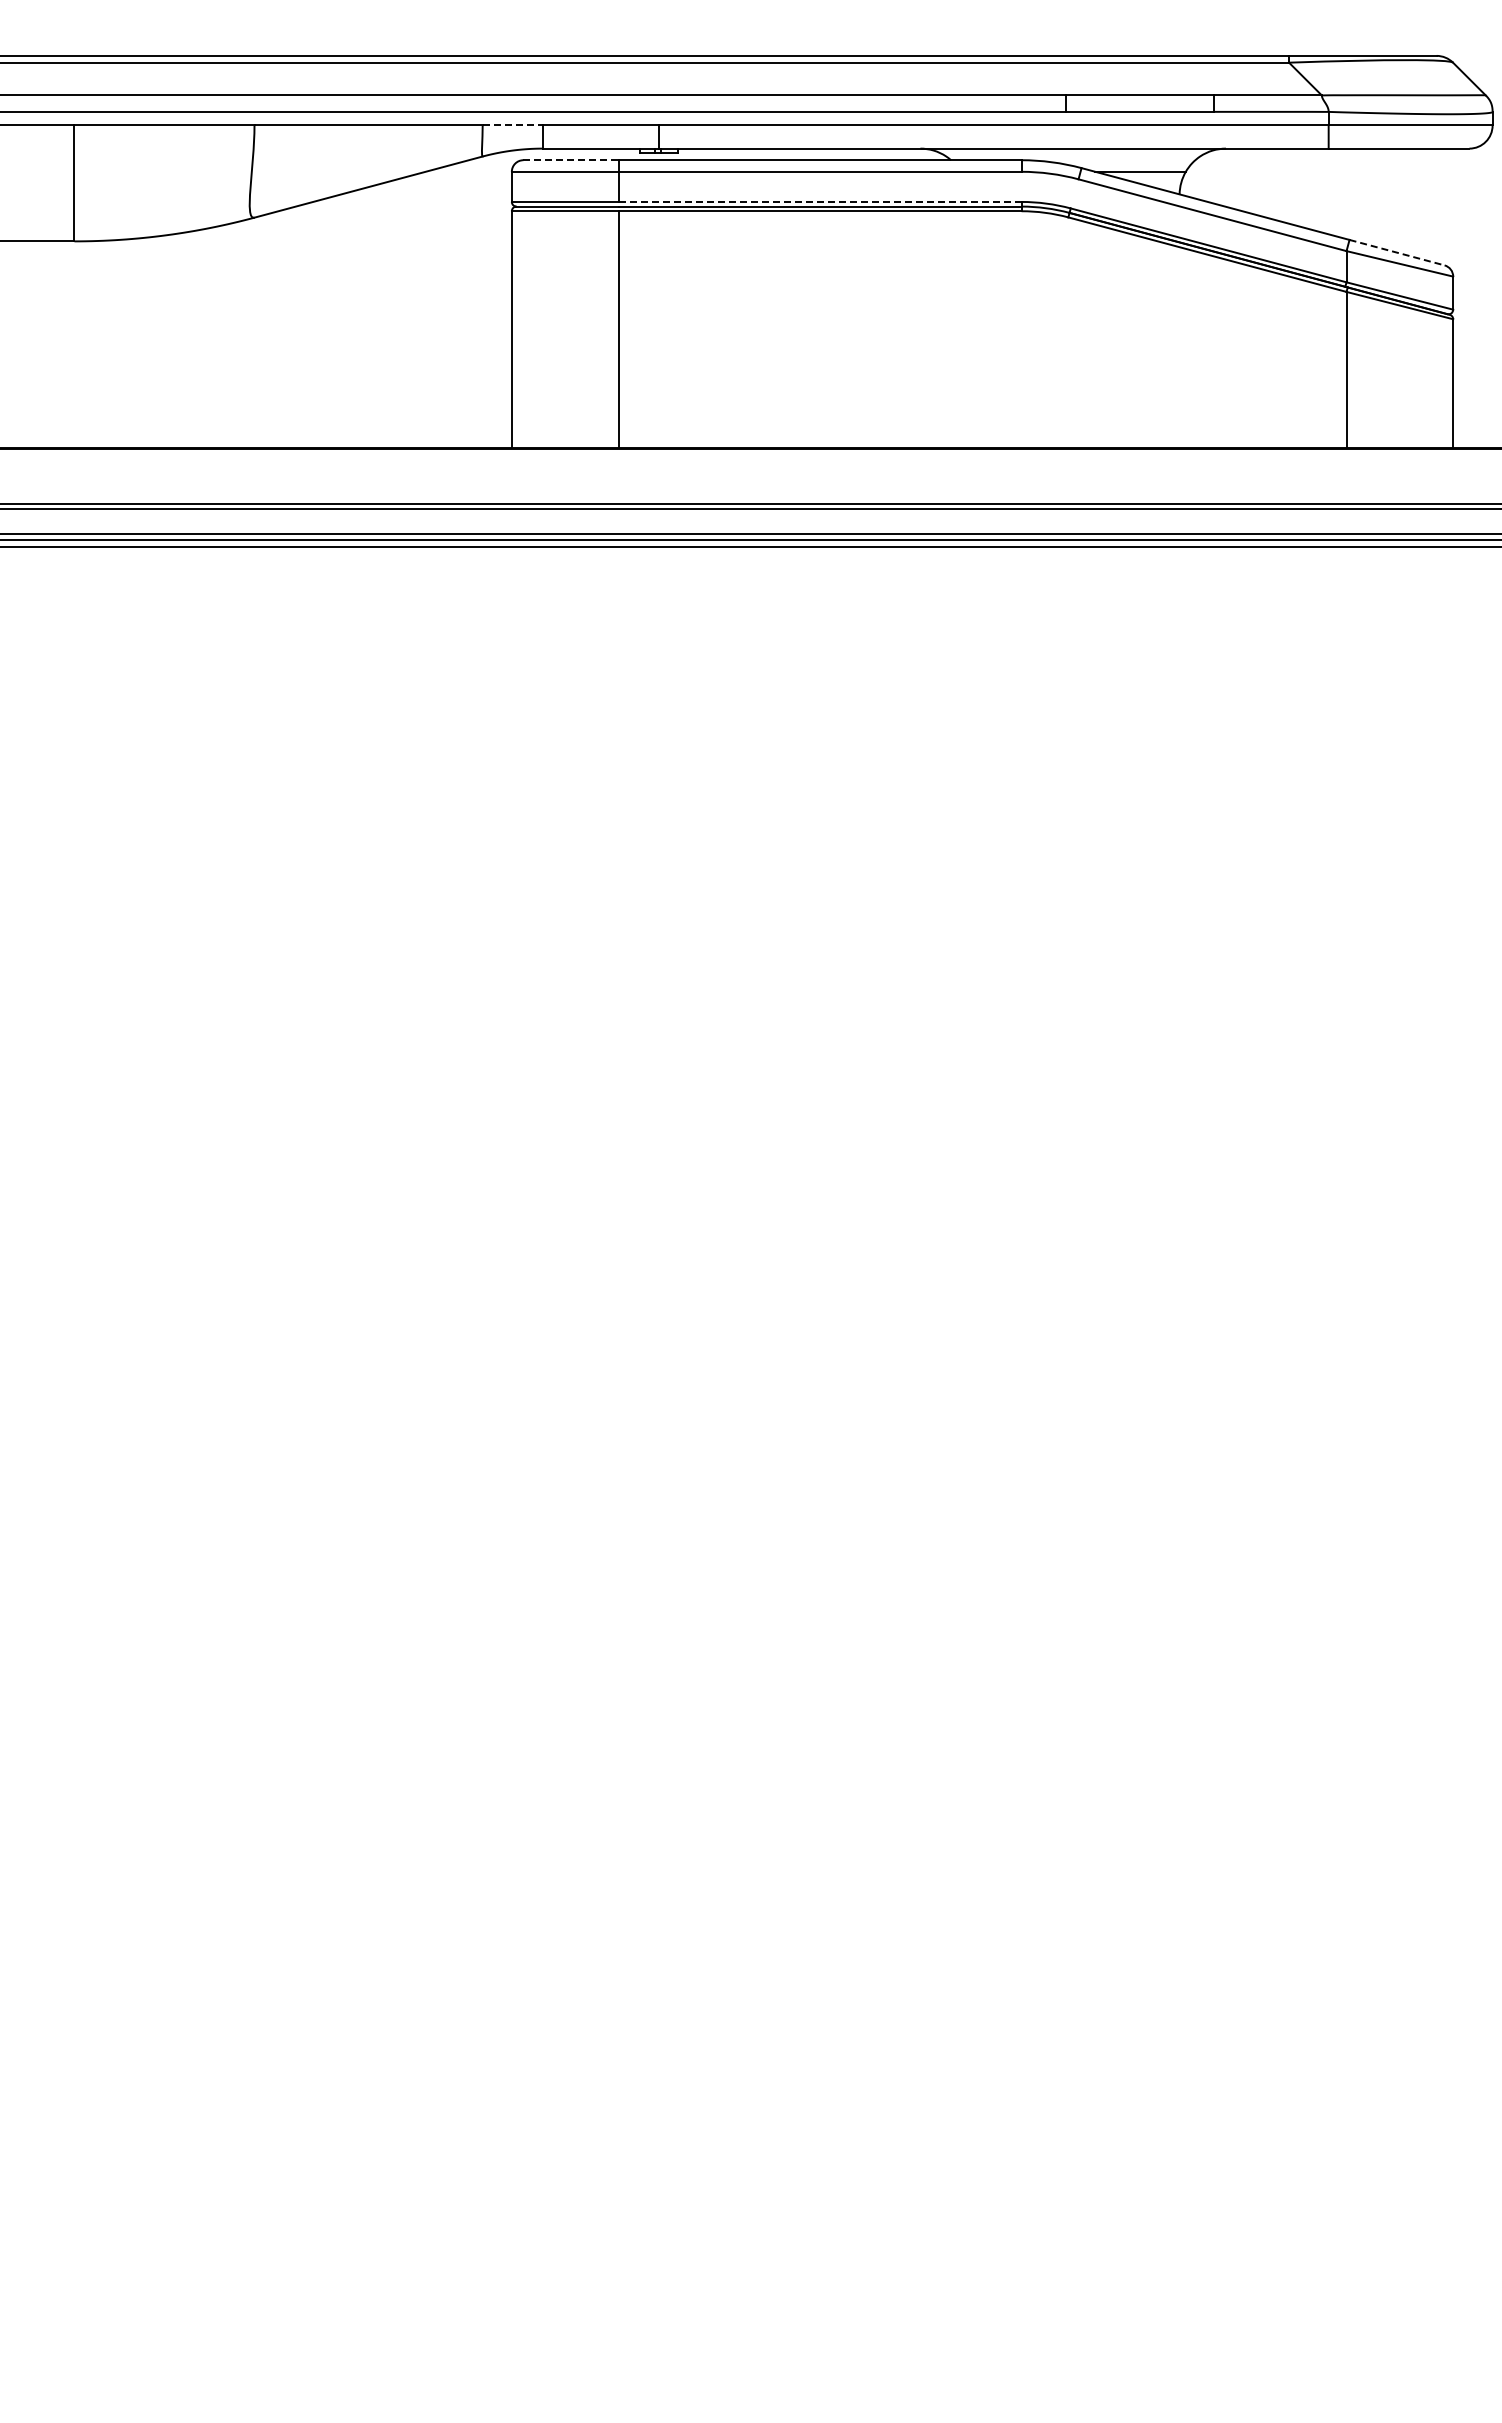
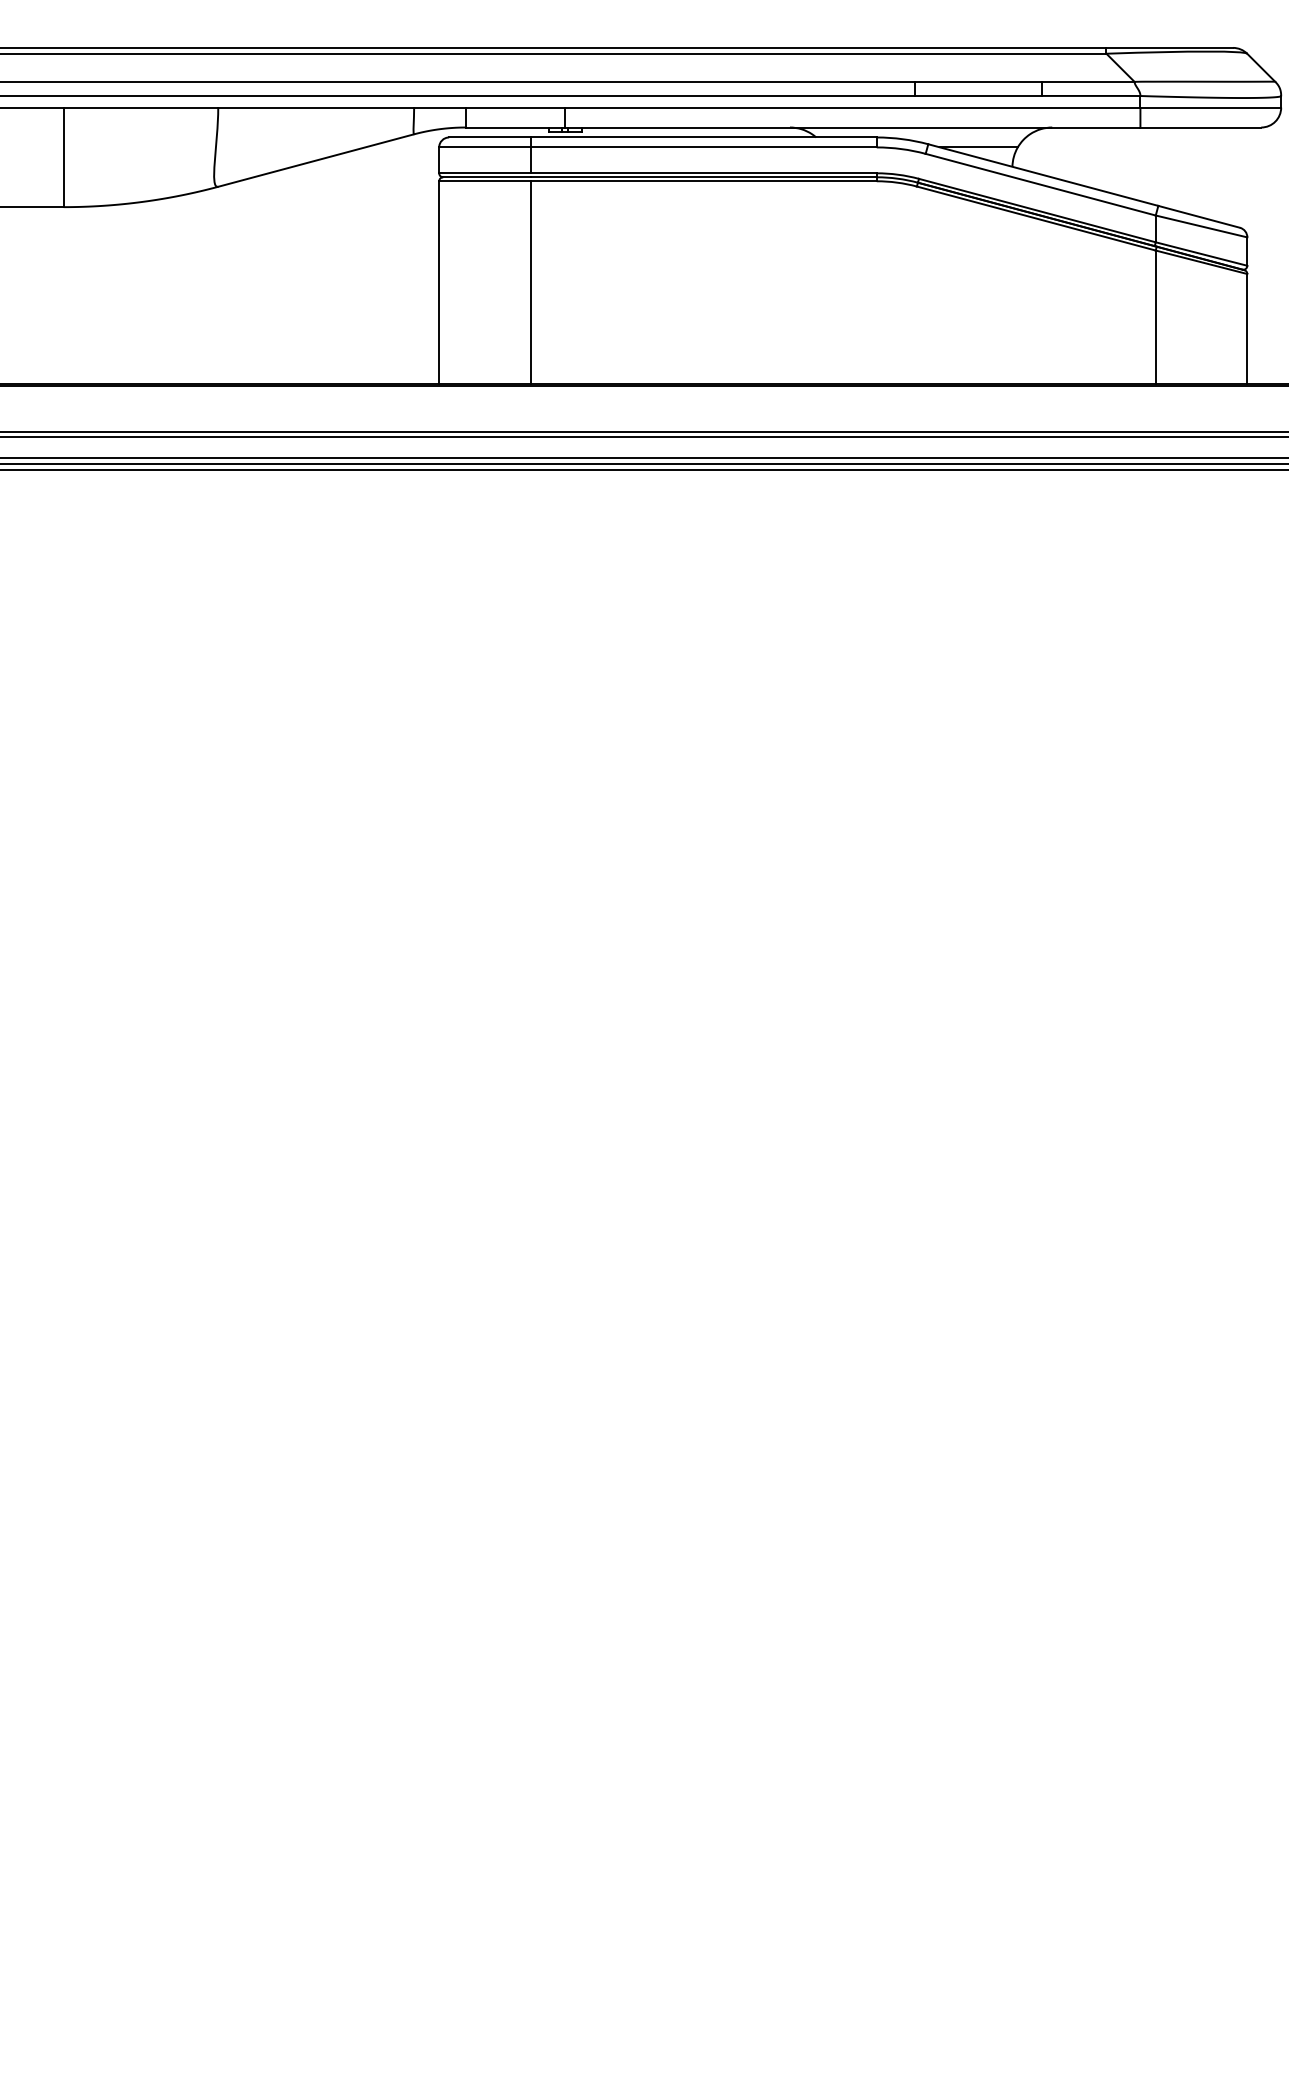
line: (513, 125) -> (440, 107), dashed -> solid
line: (570, 160) -> (489, 137), dashed -> solid
line: (820, 201) -> (704, 172), dashed -> solid
line: (1397, 252) -> (1199, 216), dashed -> solid

